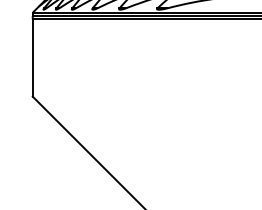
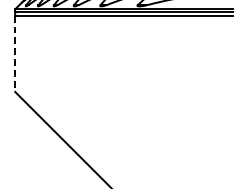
line: (32, 57) -> (14, 53), solid -> dashed

